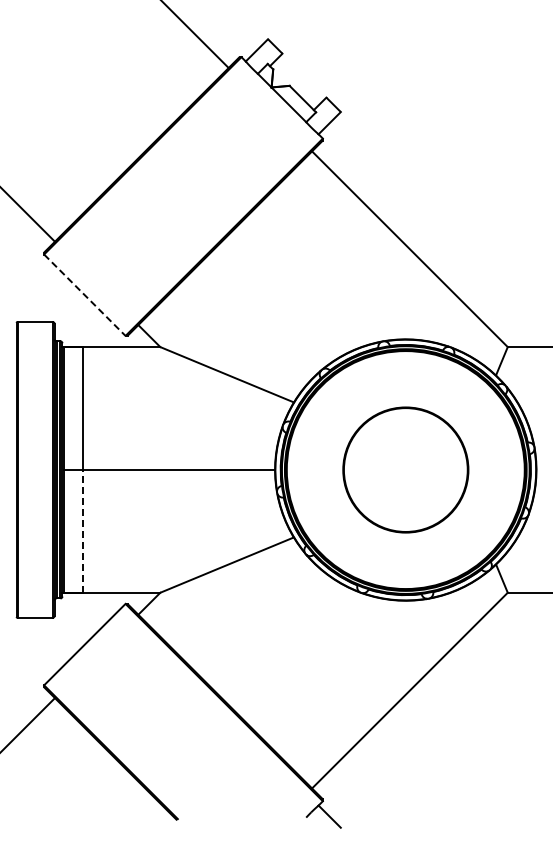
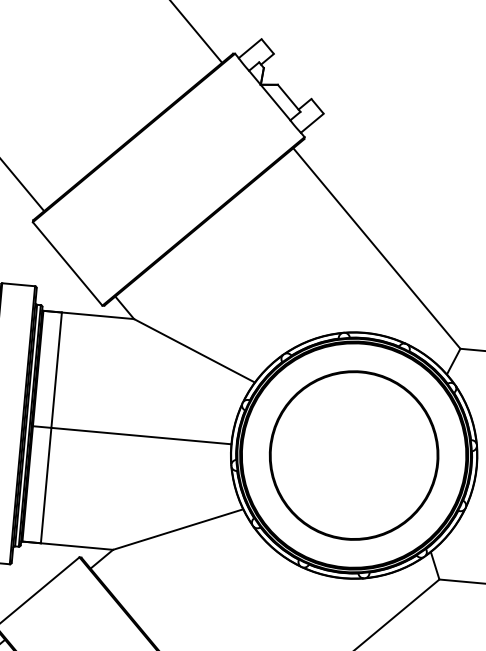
line: (84, 295) -> (67, 264), dashed -> solid
part: (405, 469) -> (353, 455), size x1.43
line: (83, 530) -> (46, 484), dashed -> solid

